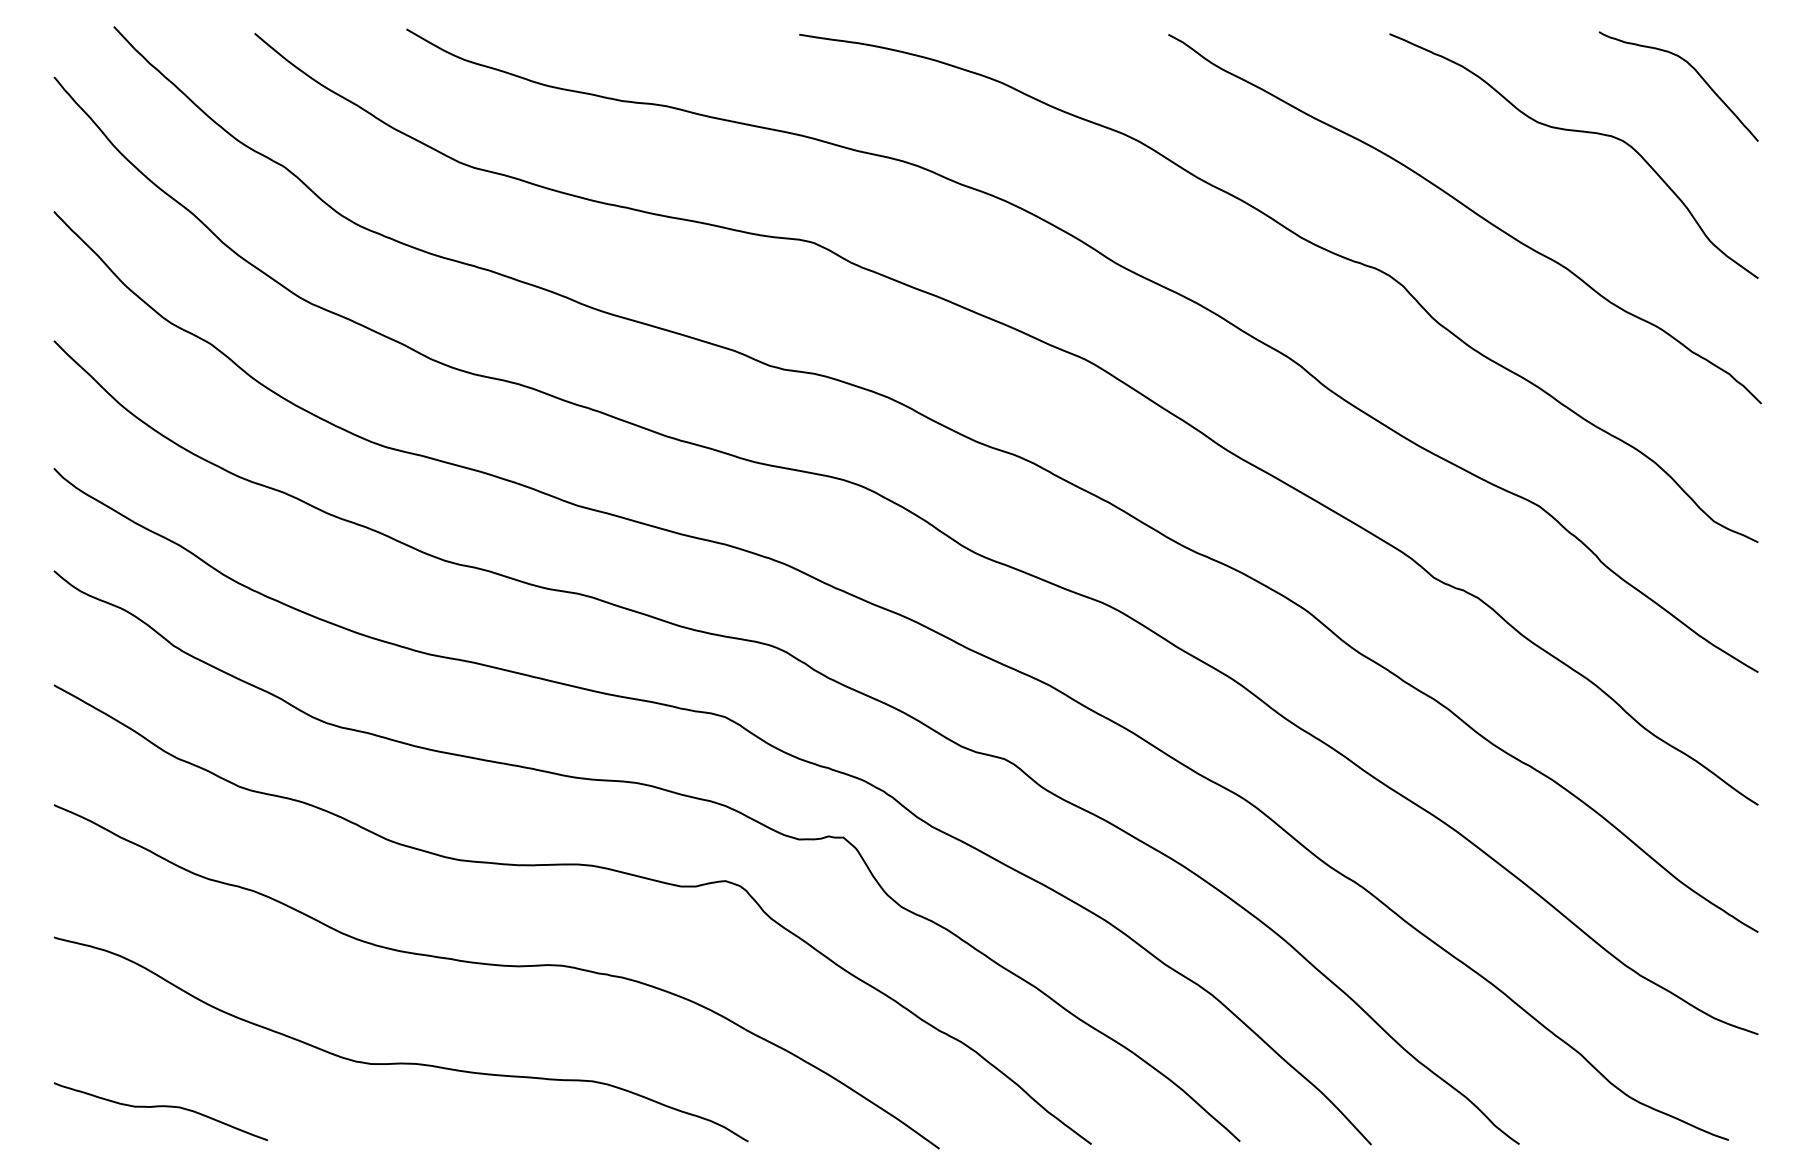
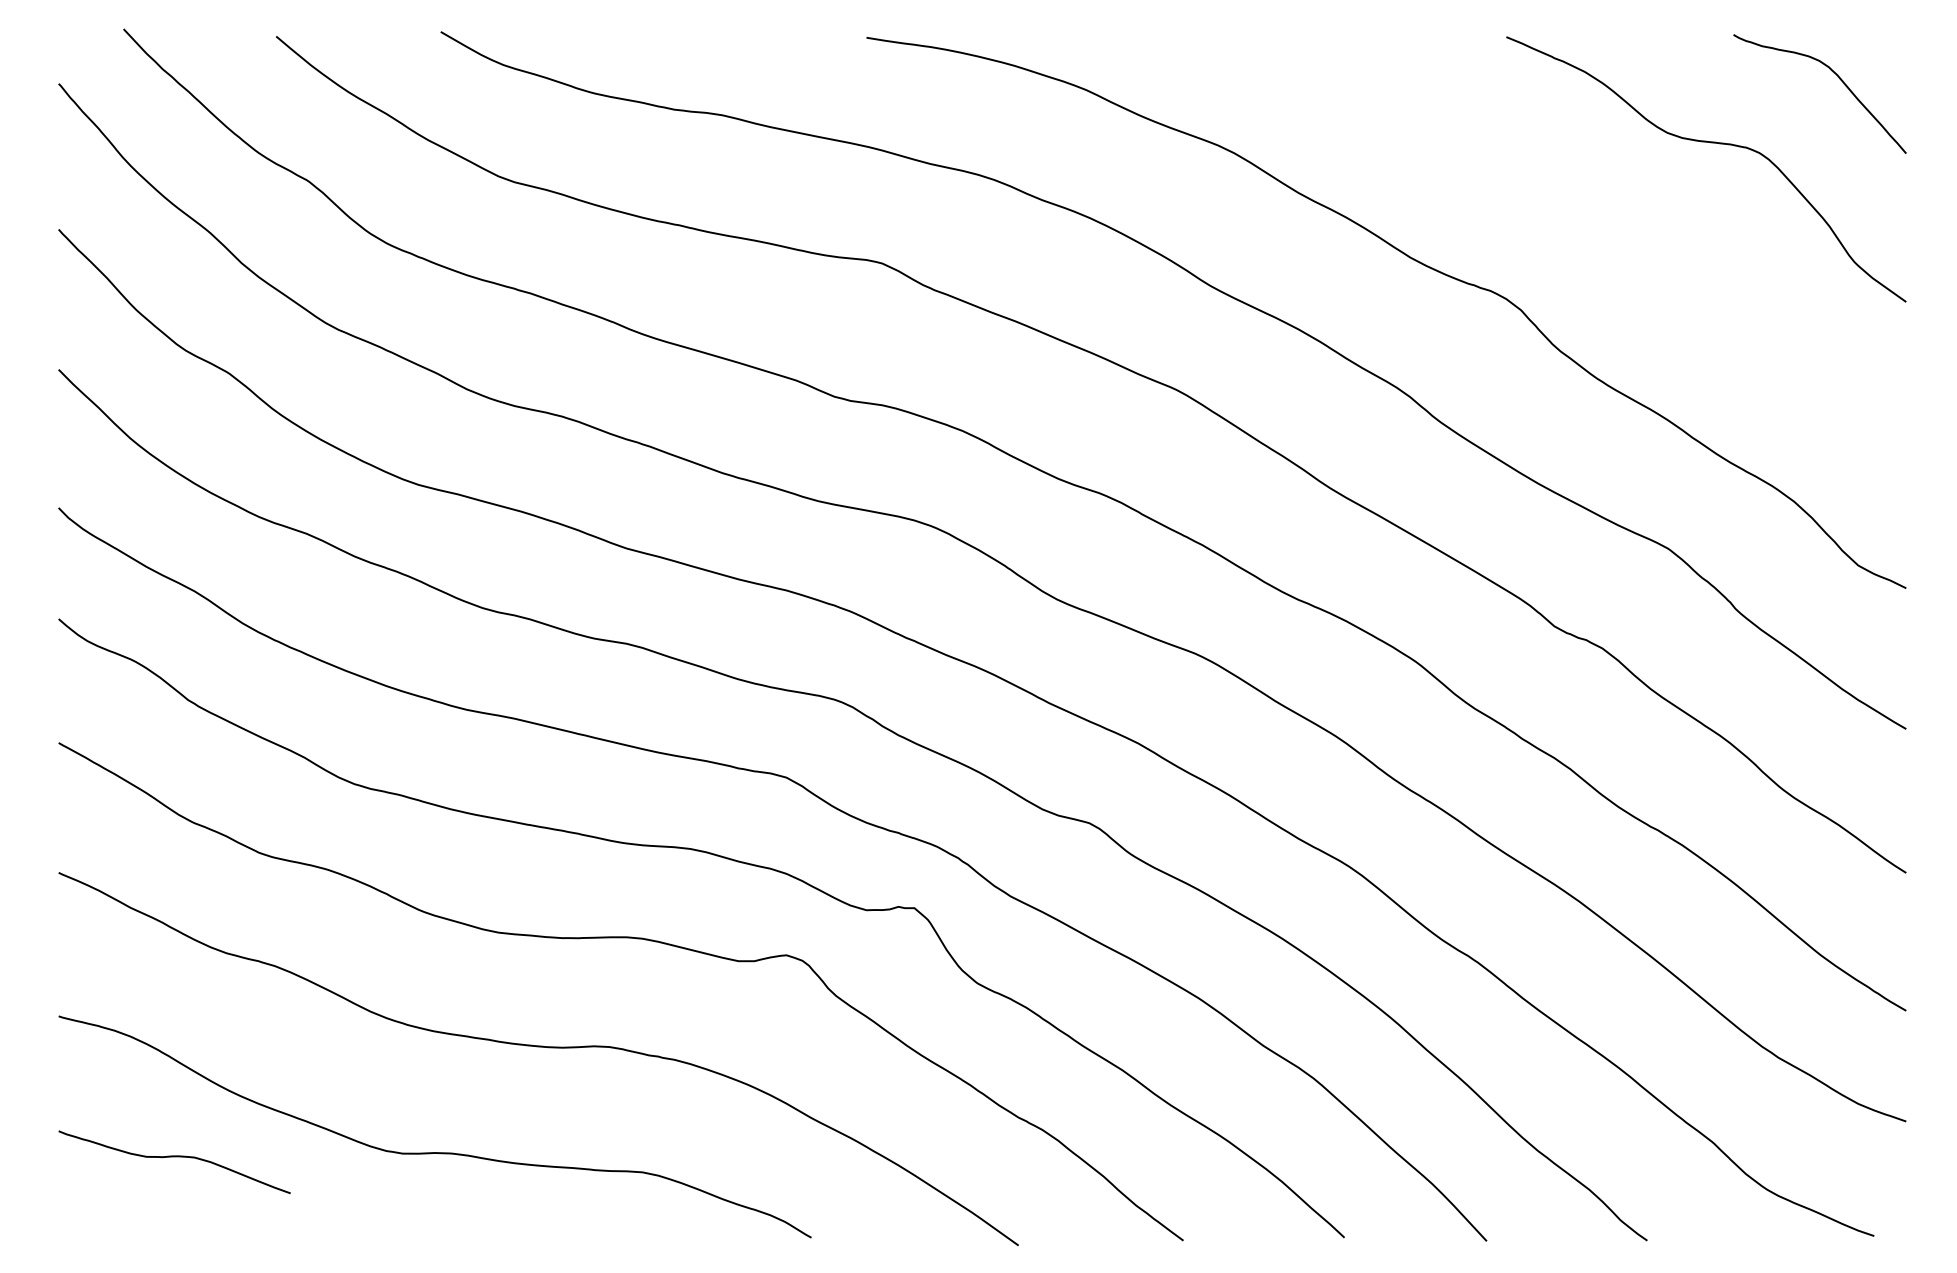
curve: (1469, 210) -> (1593, 228), removed
curve: (160, 1107) -> (174, 1157), moved

